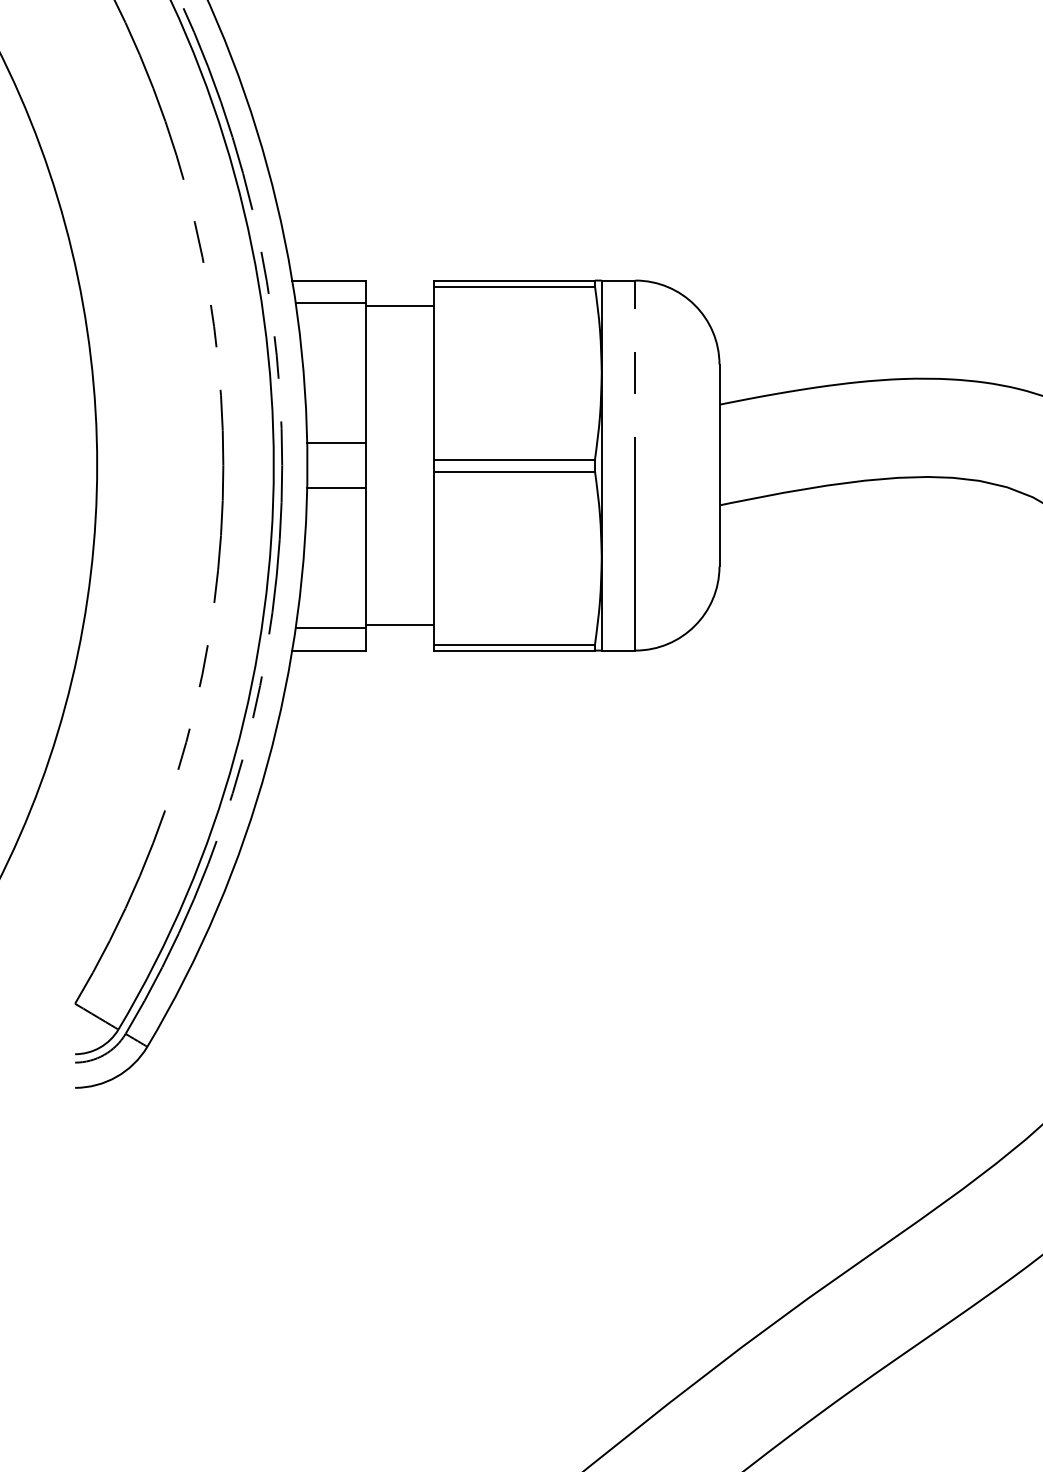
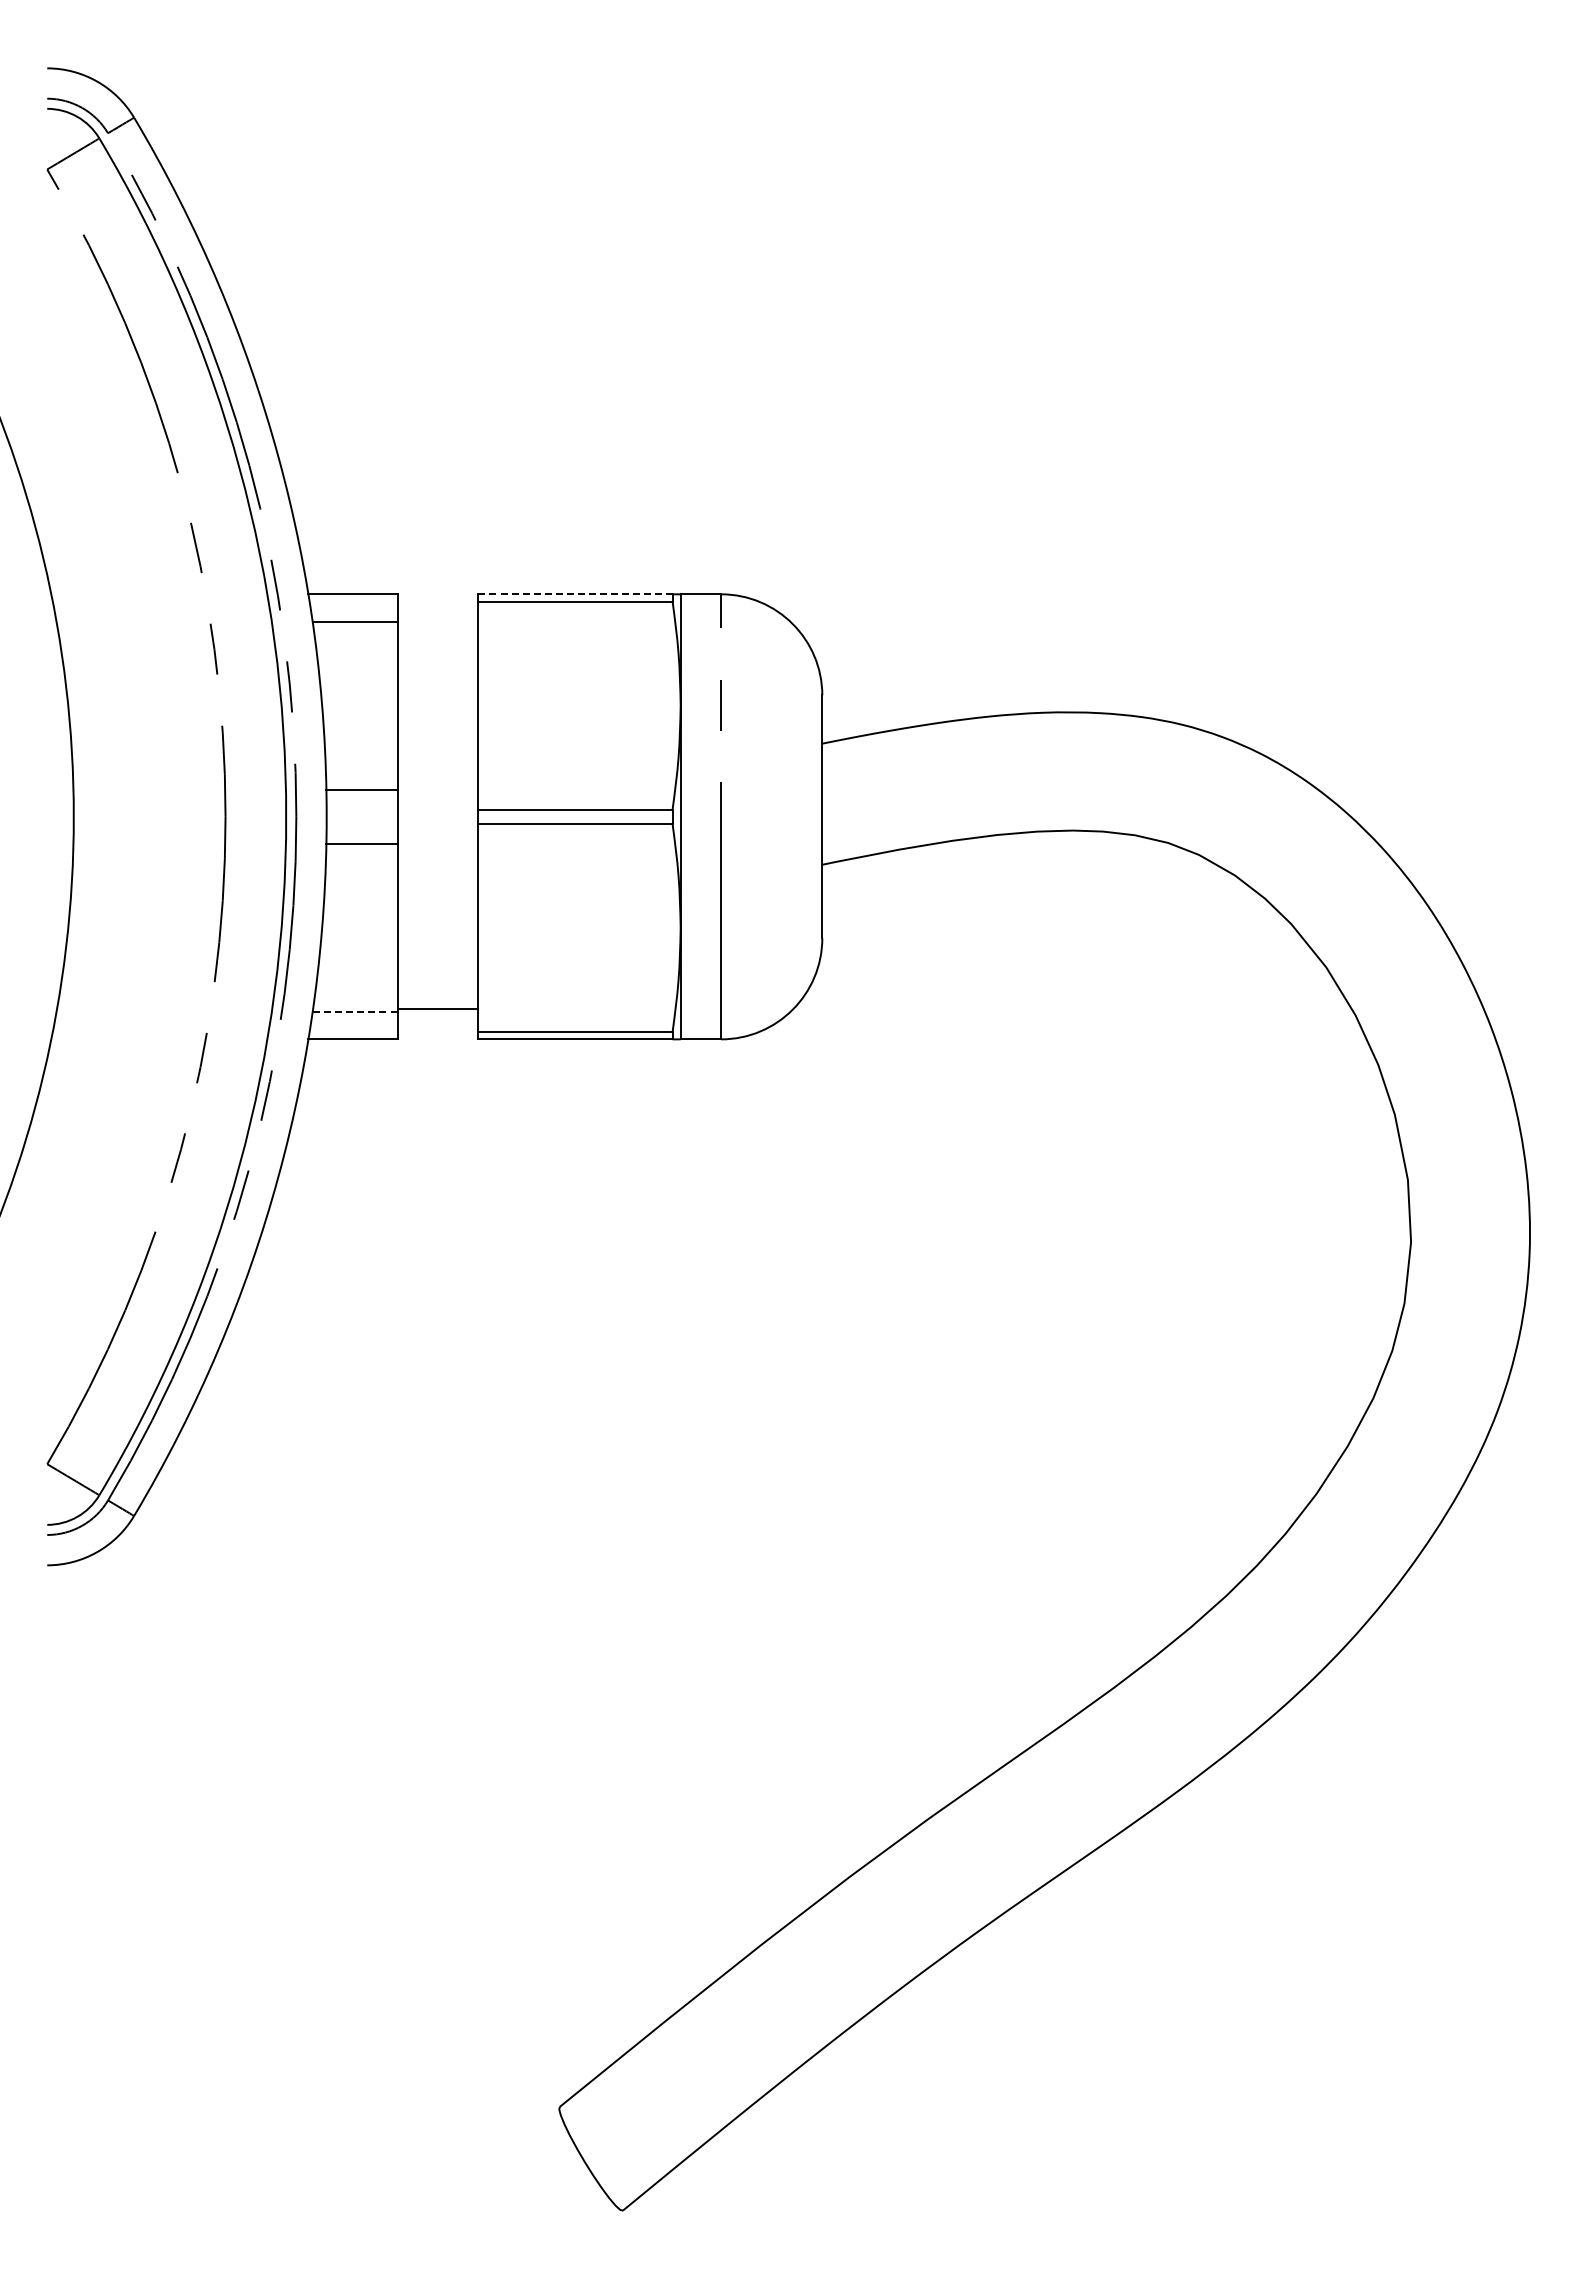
line: (515, 280) -> (576, 594), solid -> dashed
line: (399, 305) -> (437, 624), removed
line: (330, 628) -> (354, 1012), solid -> dashed

